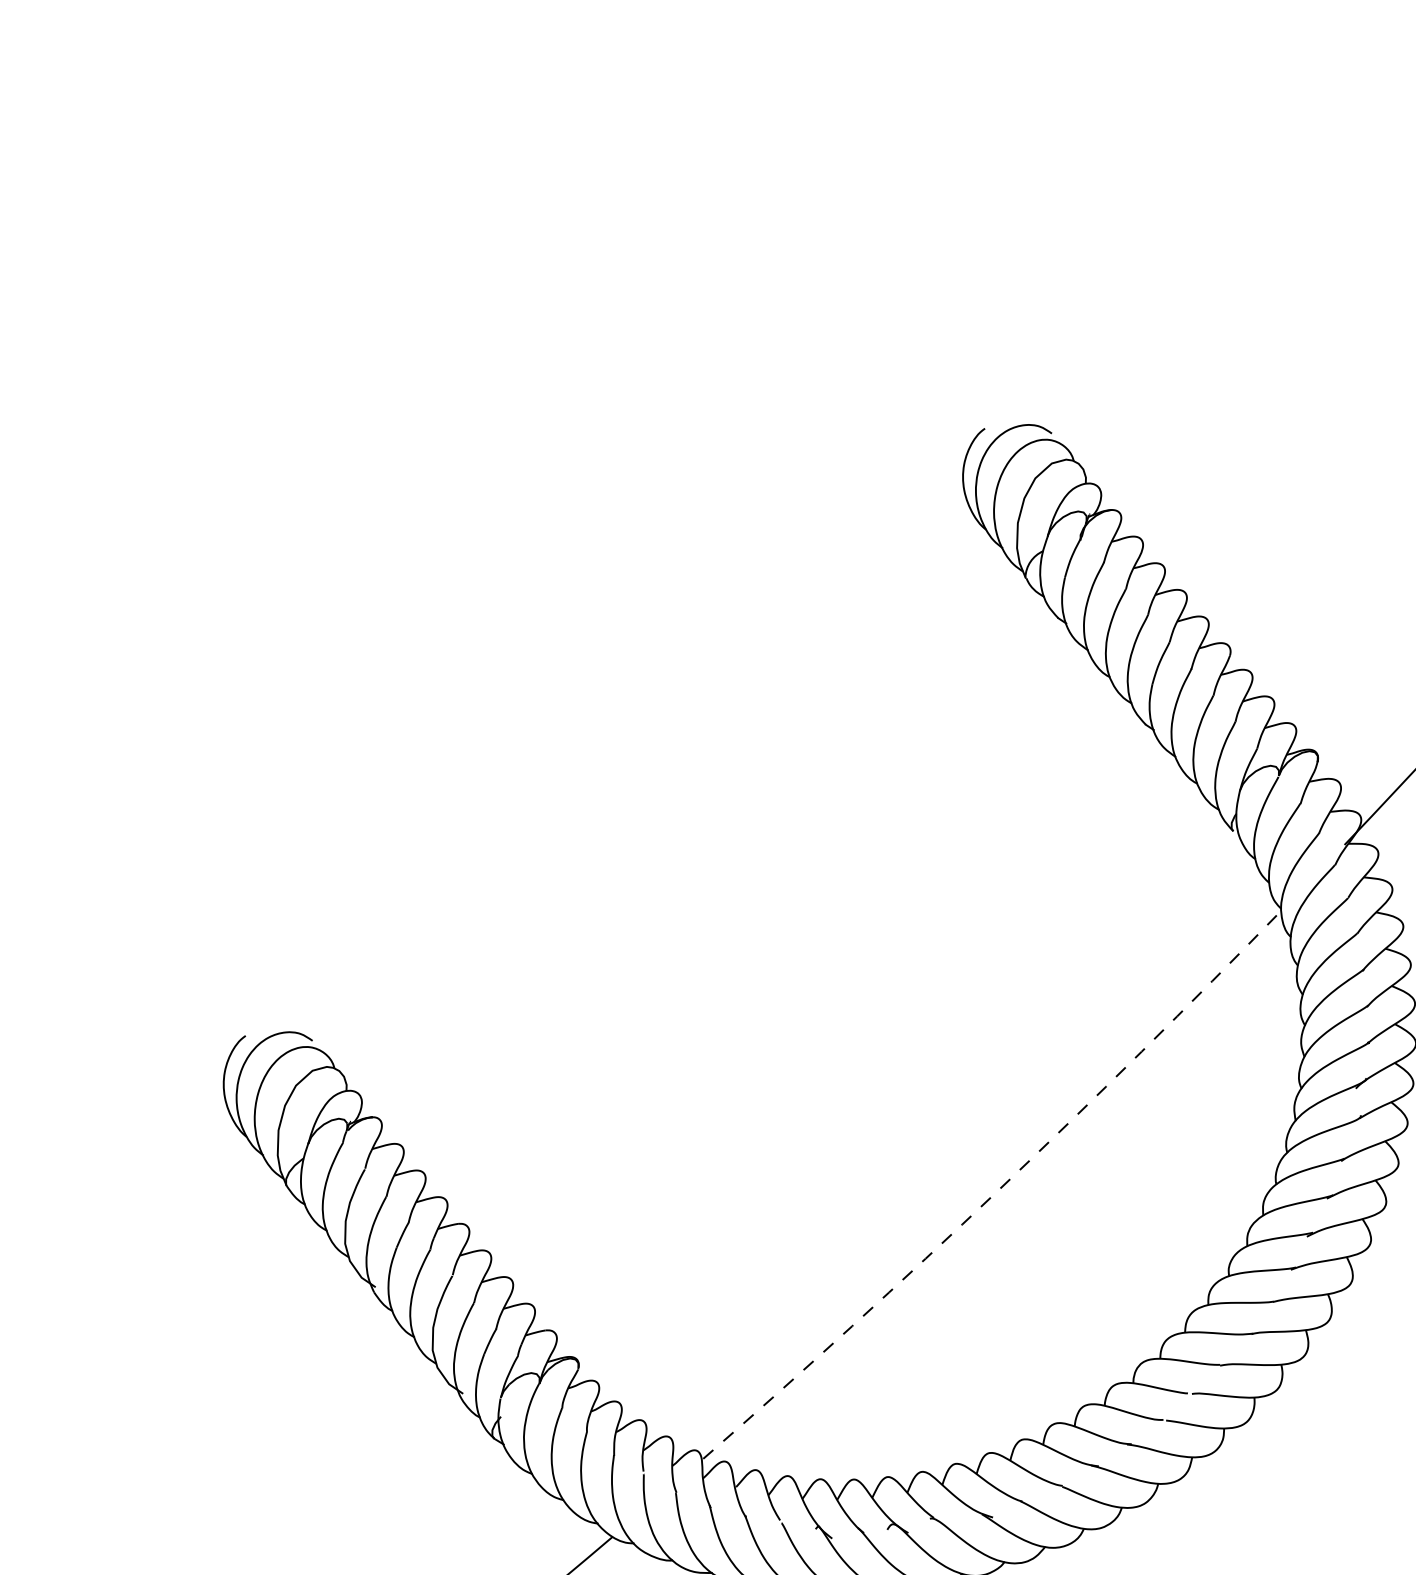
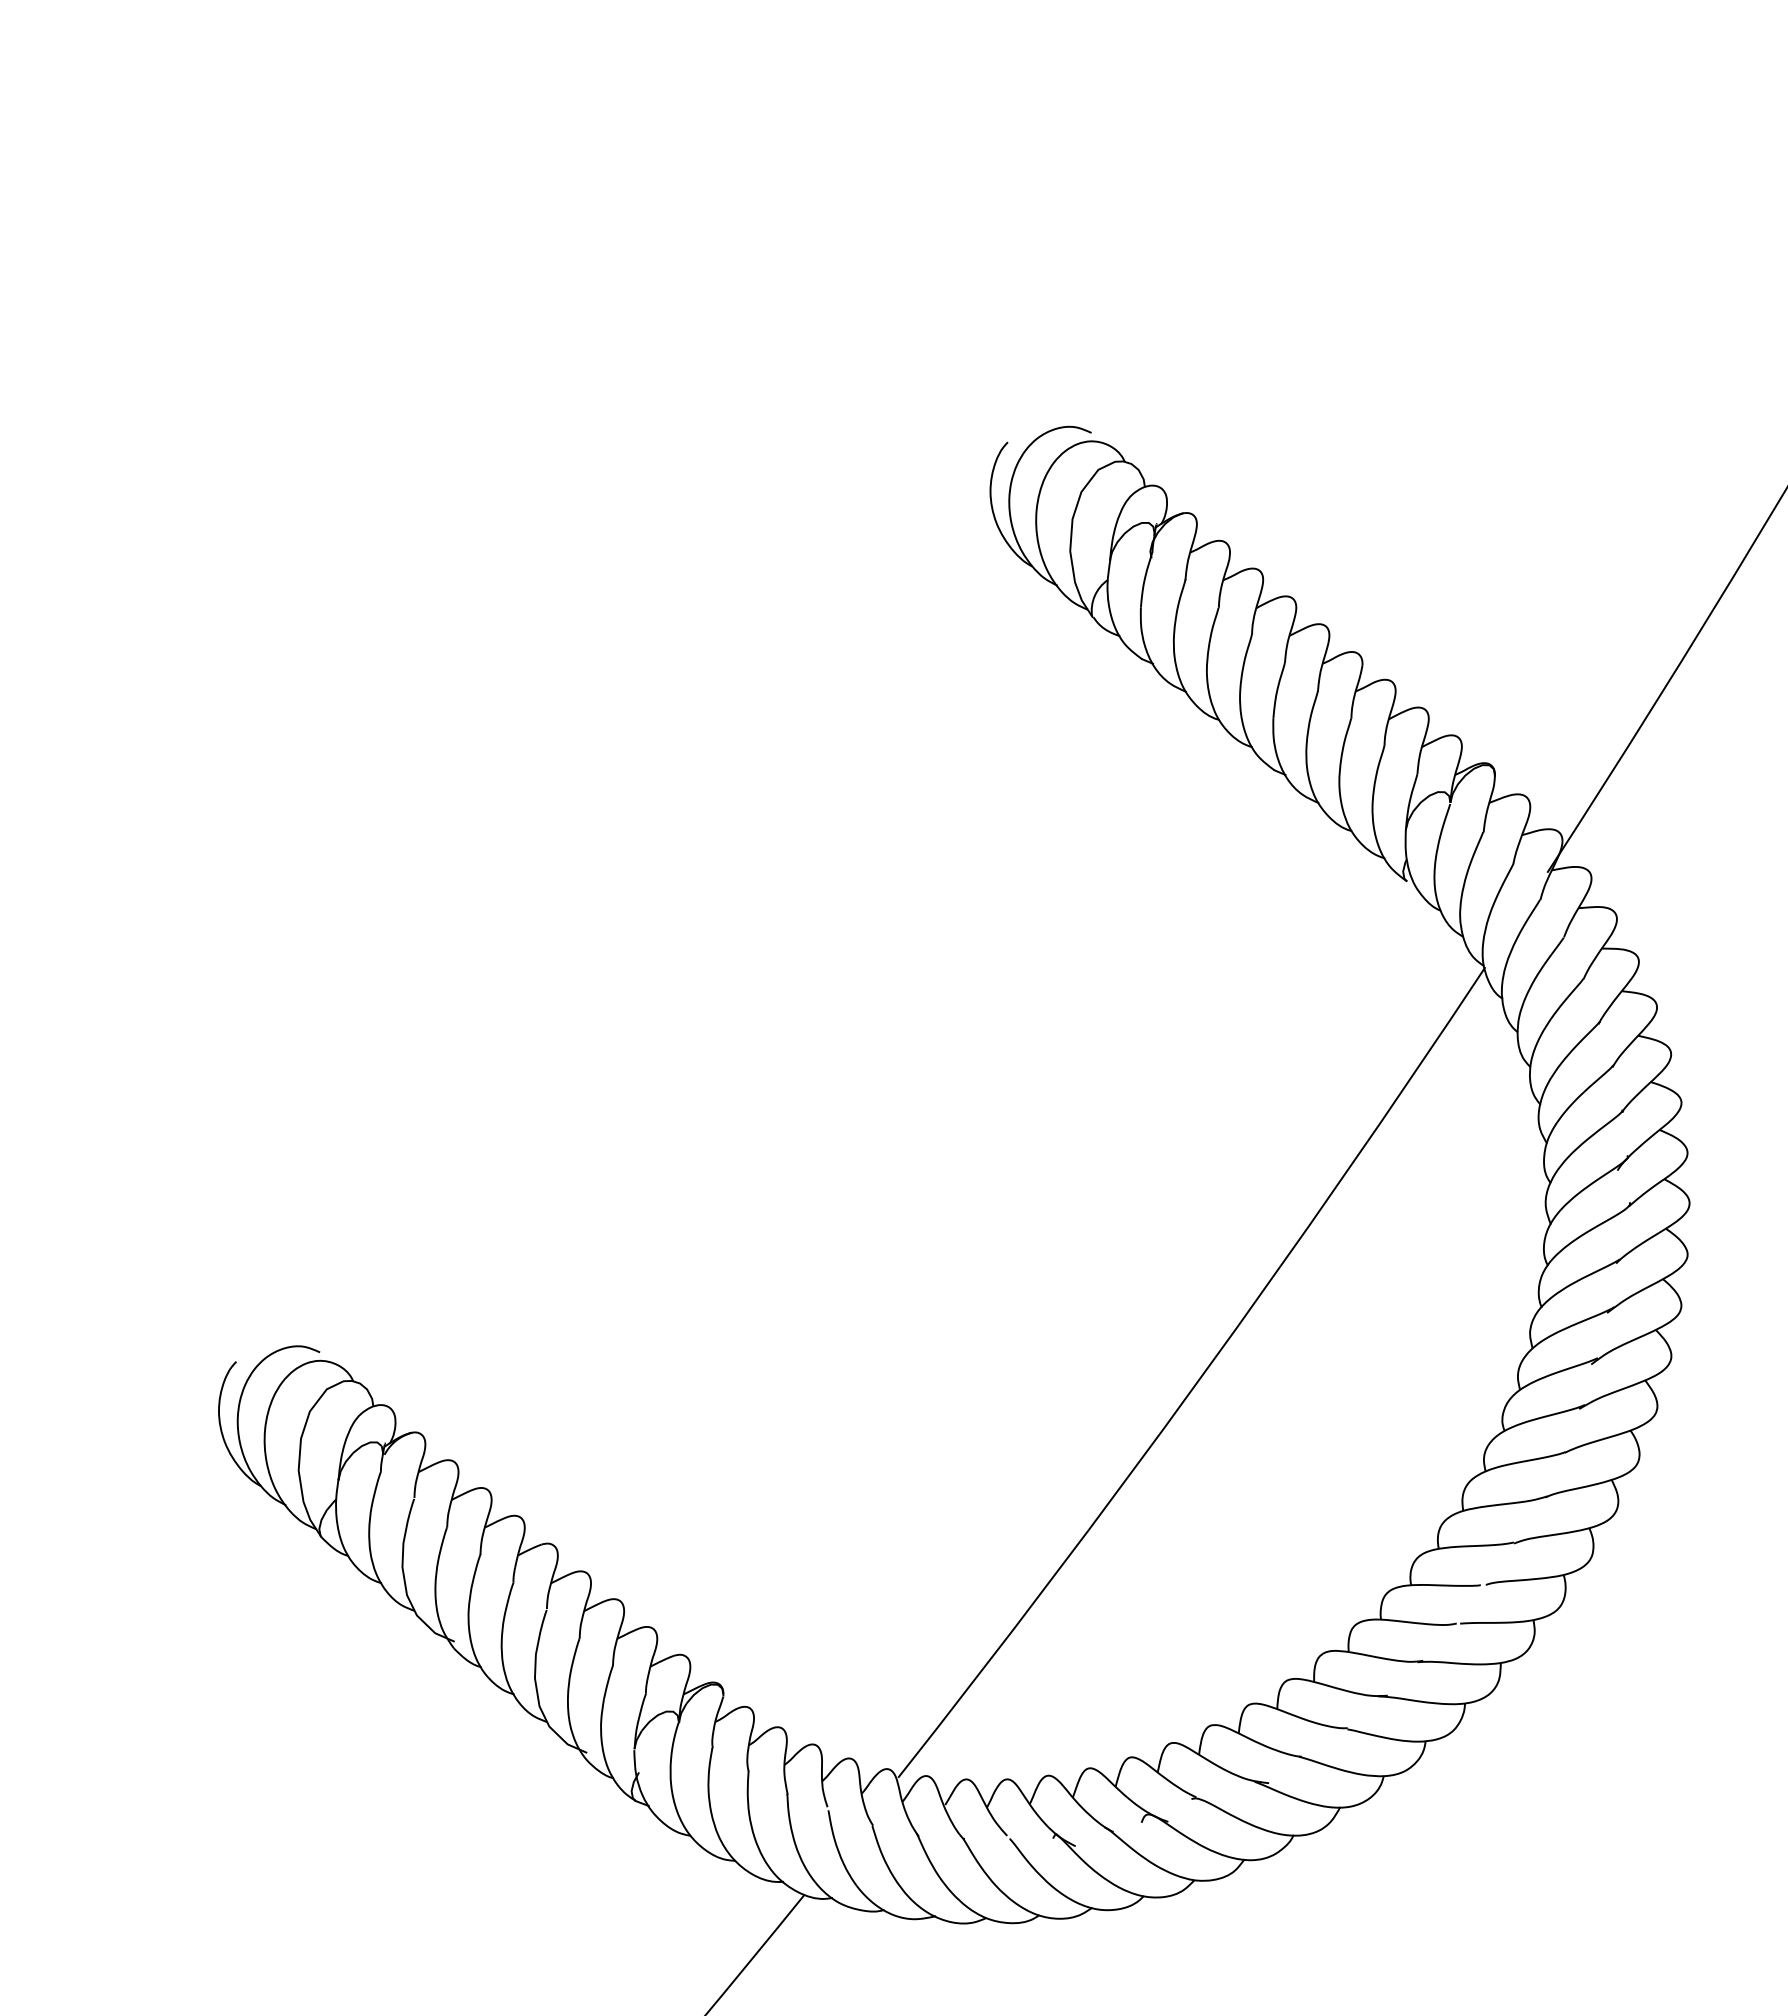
arc: (998, 1190) -> (1200, 1378), dashed -> solid

